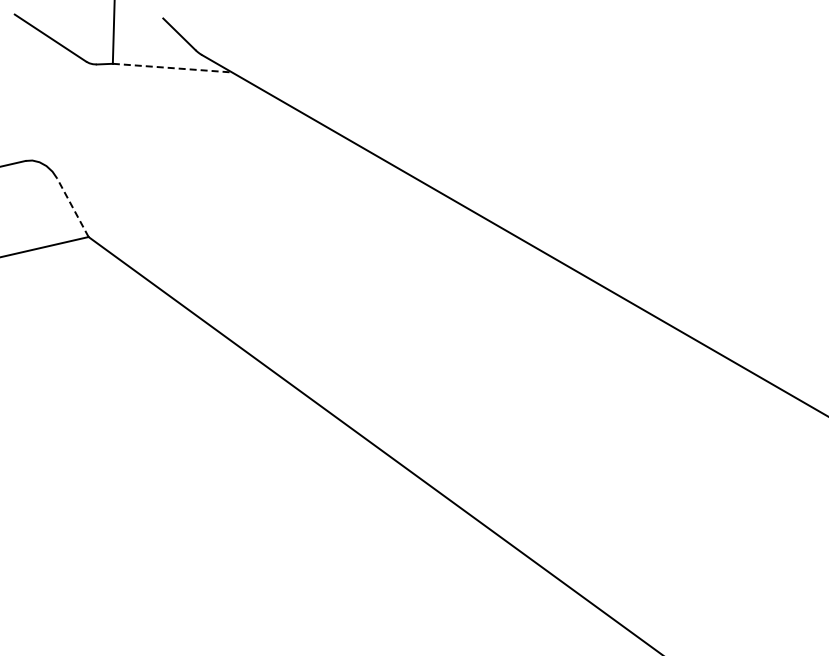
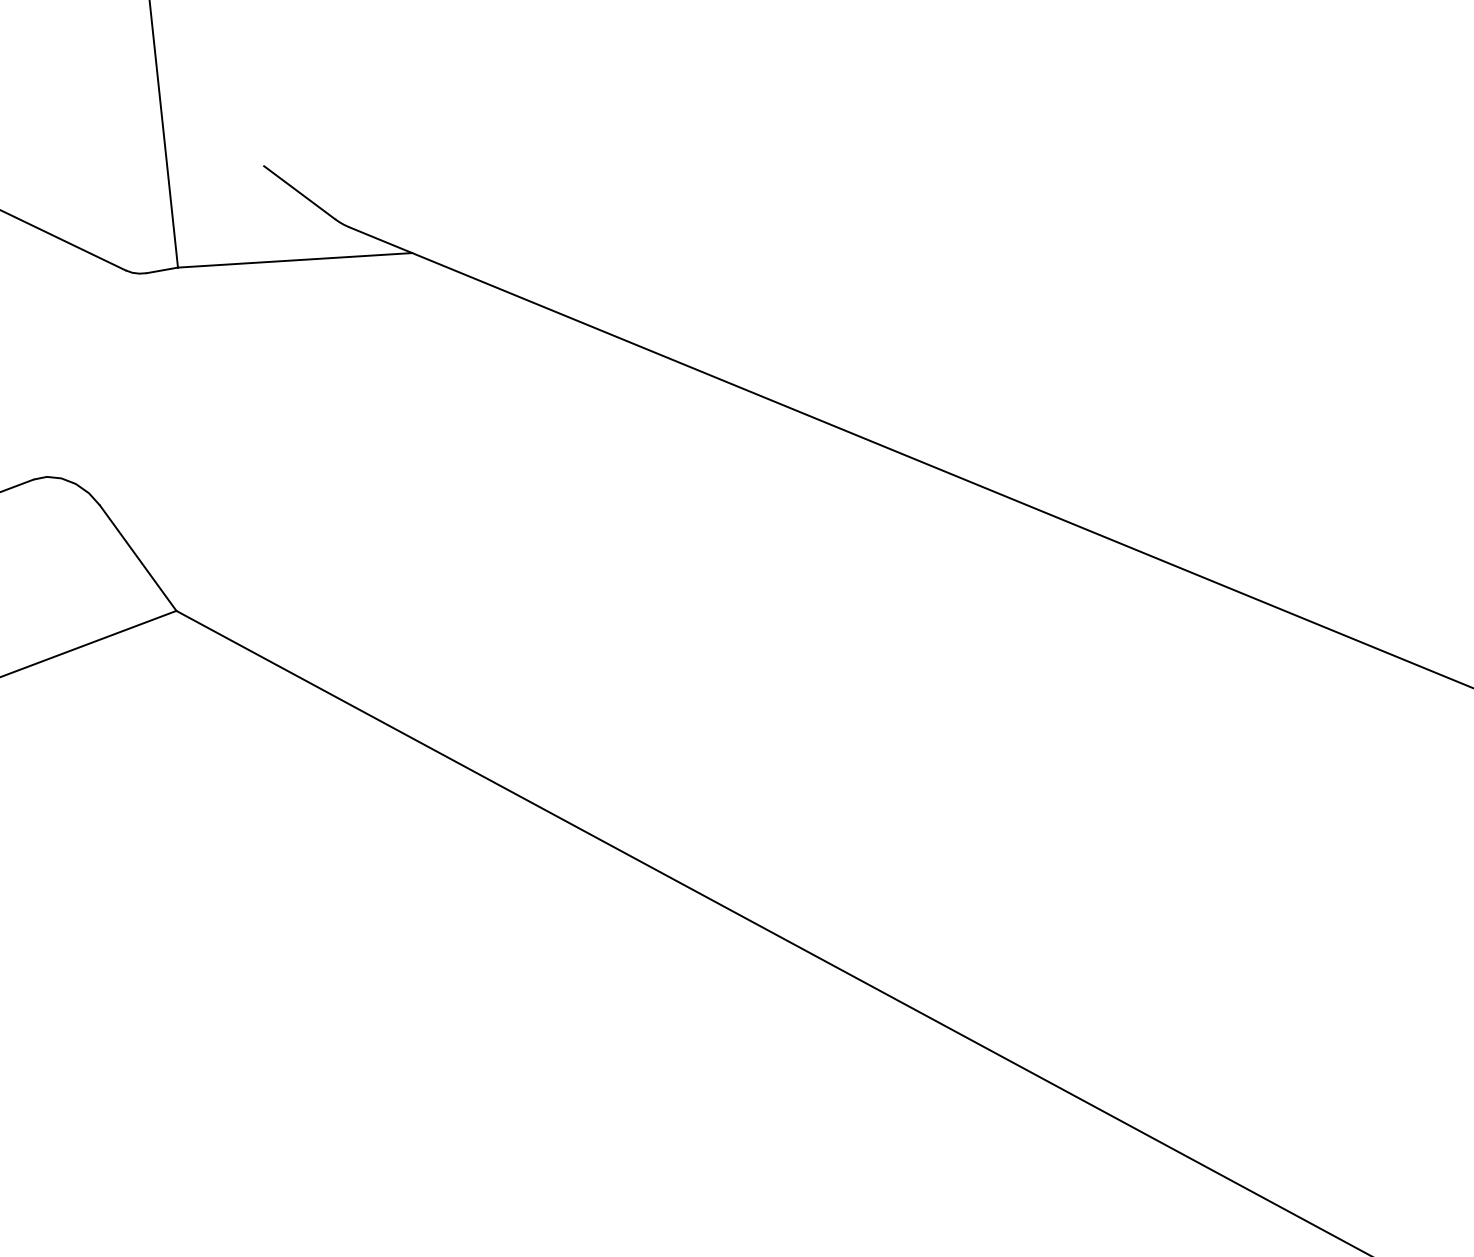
line: (172, 68) -> (295, 261), dashed -> solid
line: (72, 207) -> (137, 557), dashed -> solid

